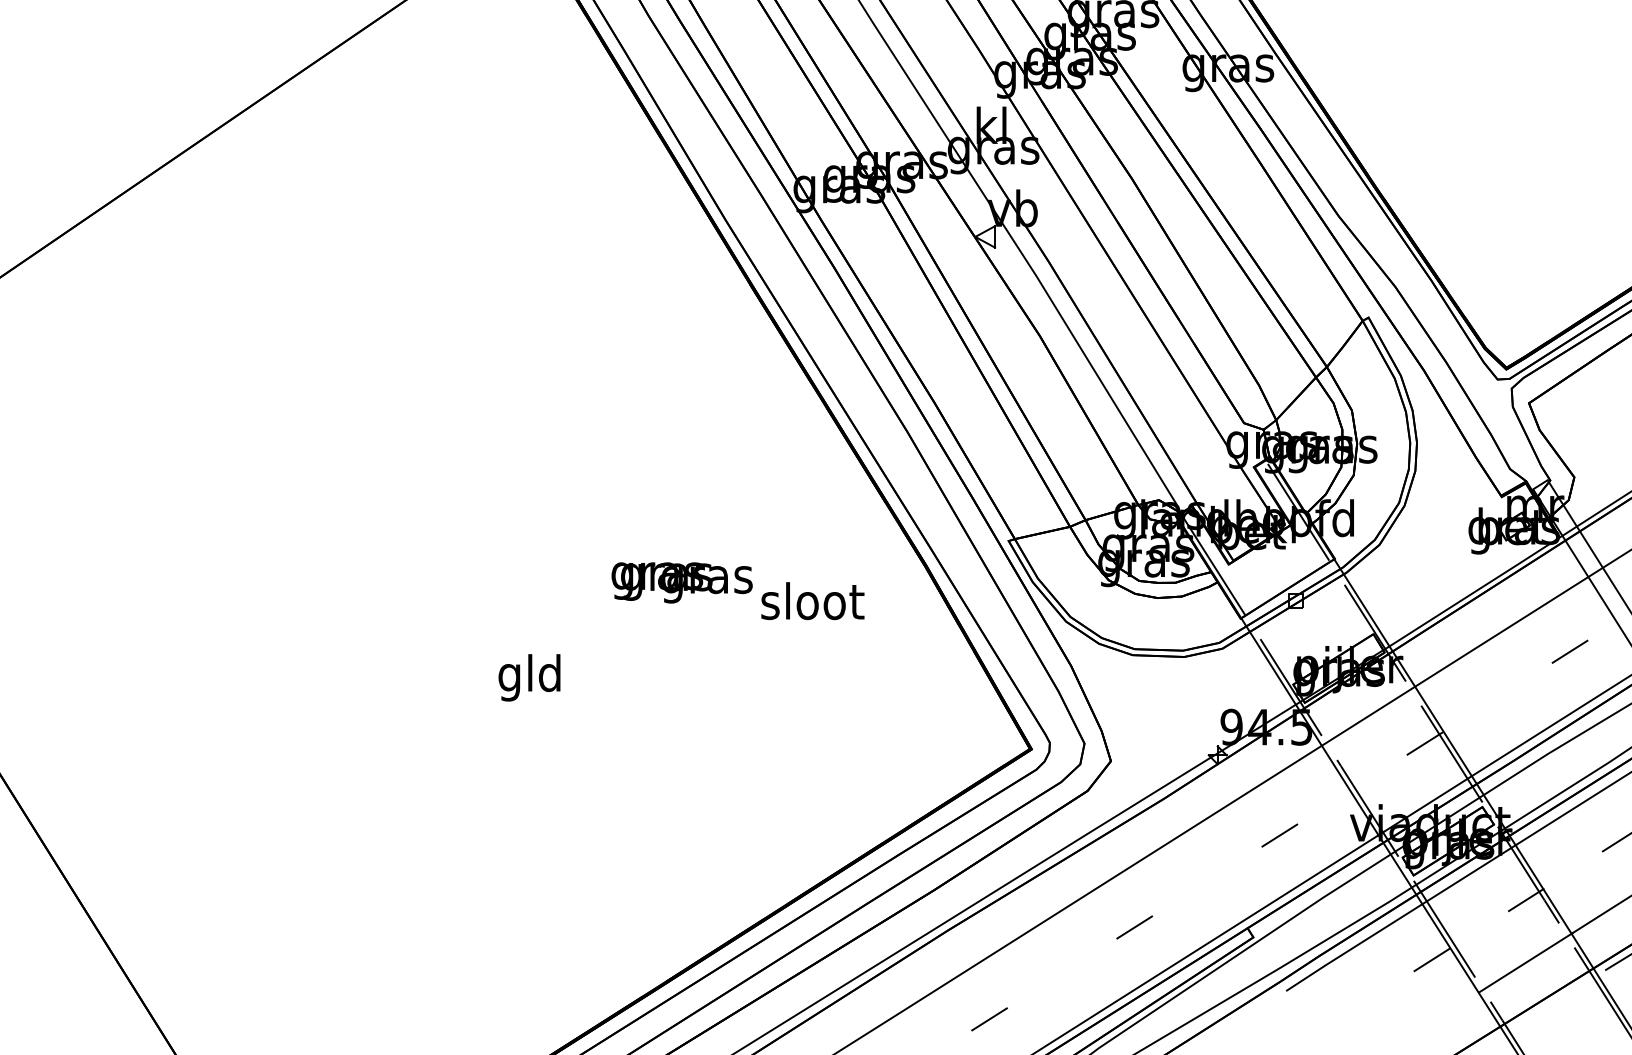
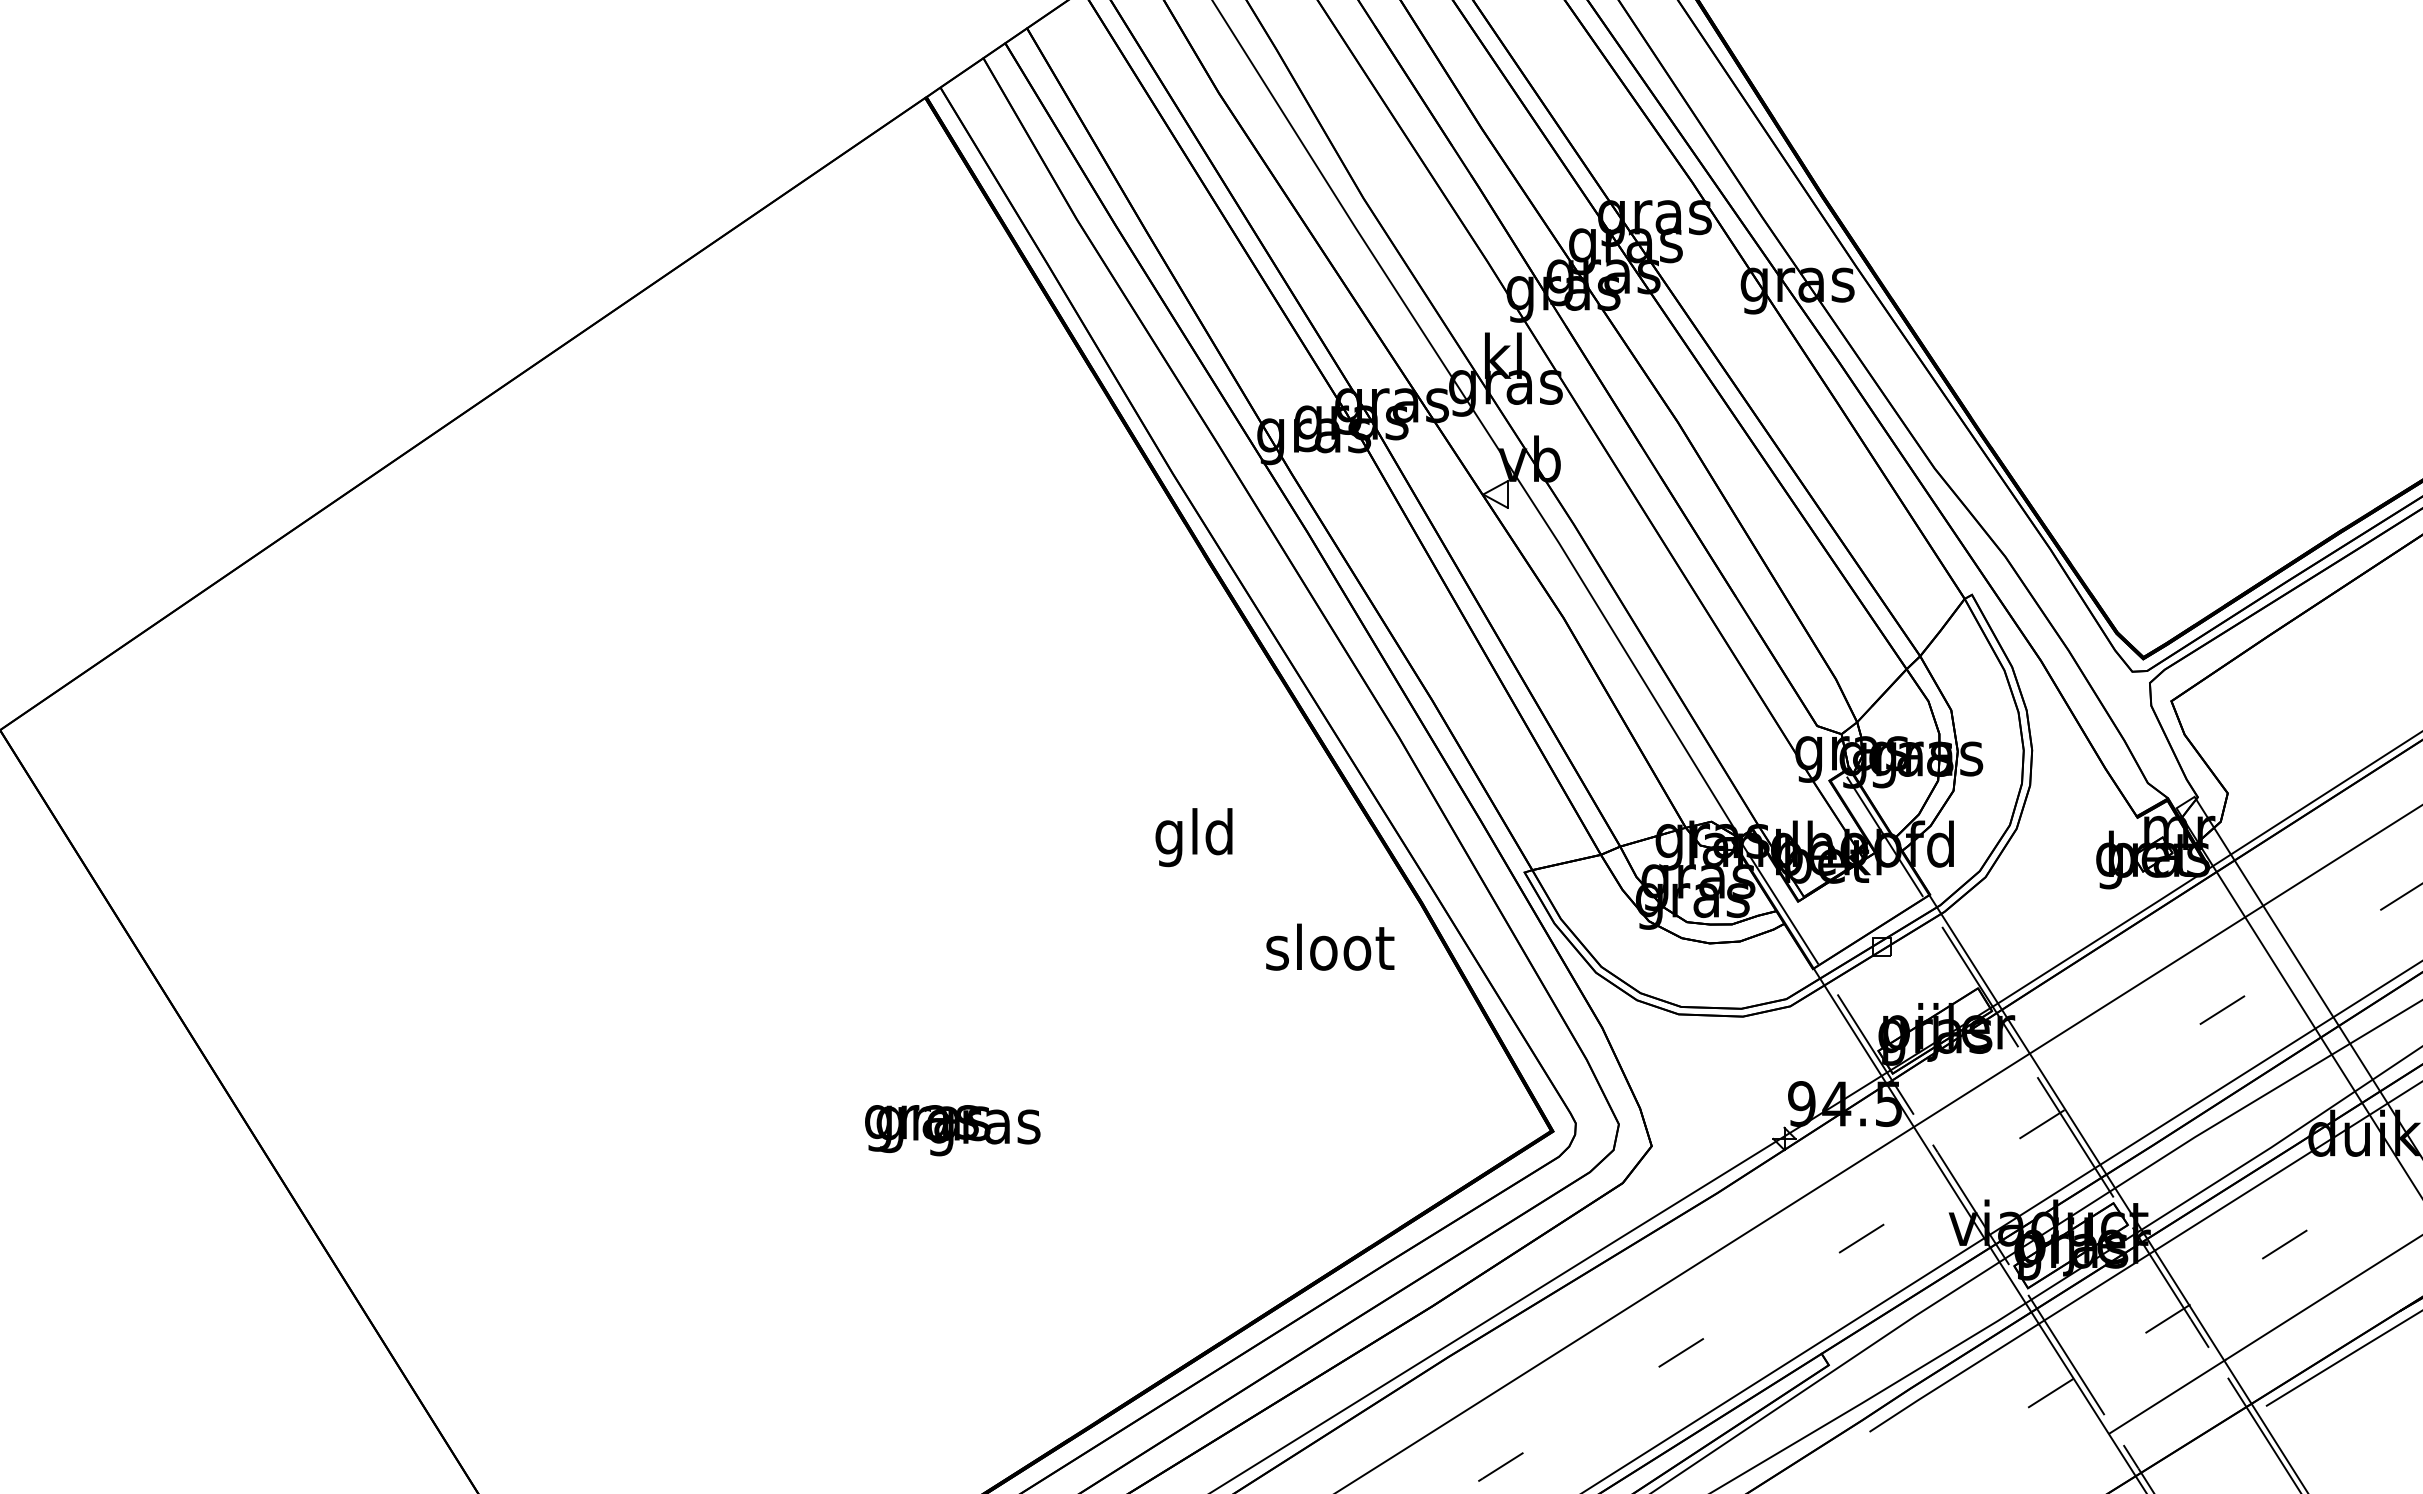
text: (681, 582) -> (952, 1130), moved
text: (813, 600) -> (1330, 946), moved
text: (529, 677) -> (1193, 837), moved

